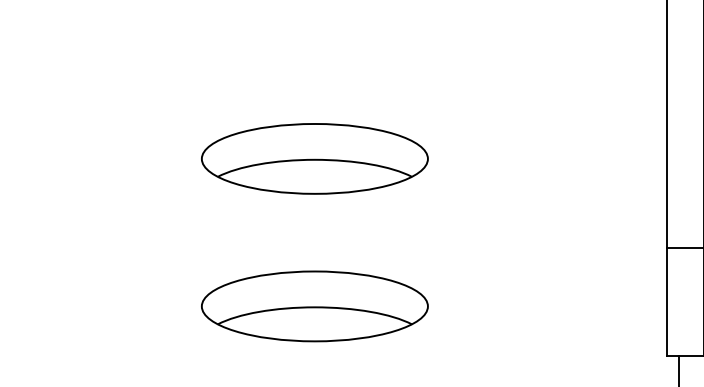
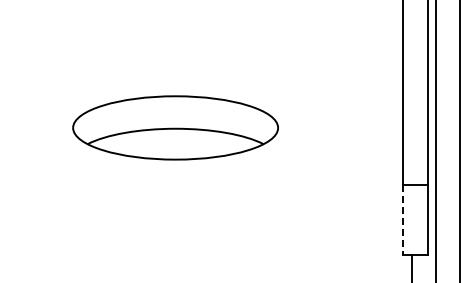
part: (314, 158) -> (175, 127), size x1.4
line: (666, 301) -> (403, 220), solid -> dashed
part: (314, 306) -> (175, 223), removed

